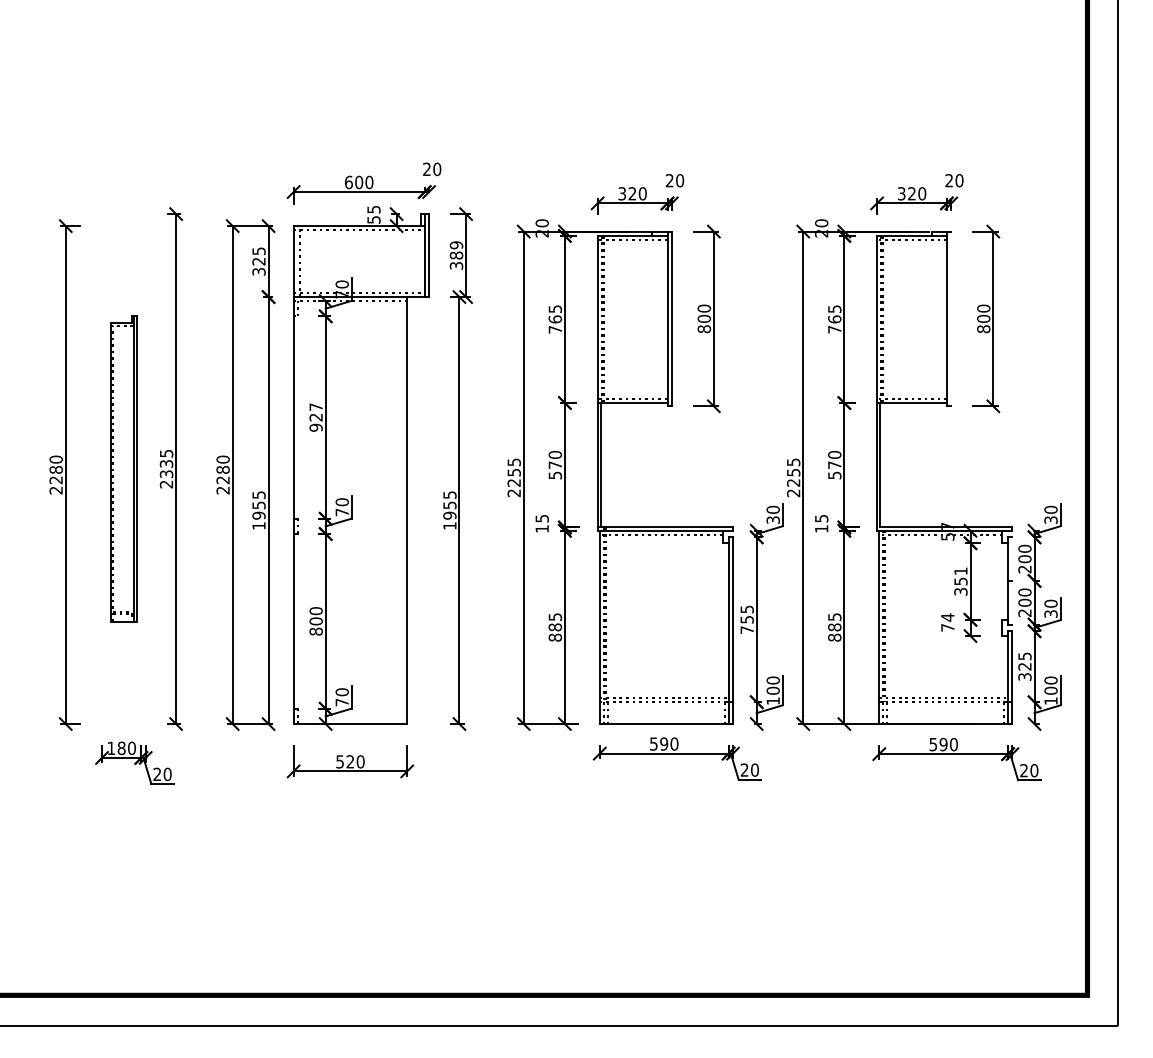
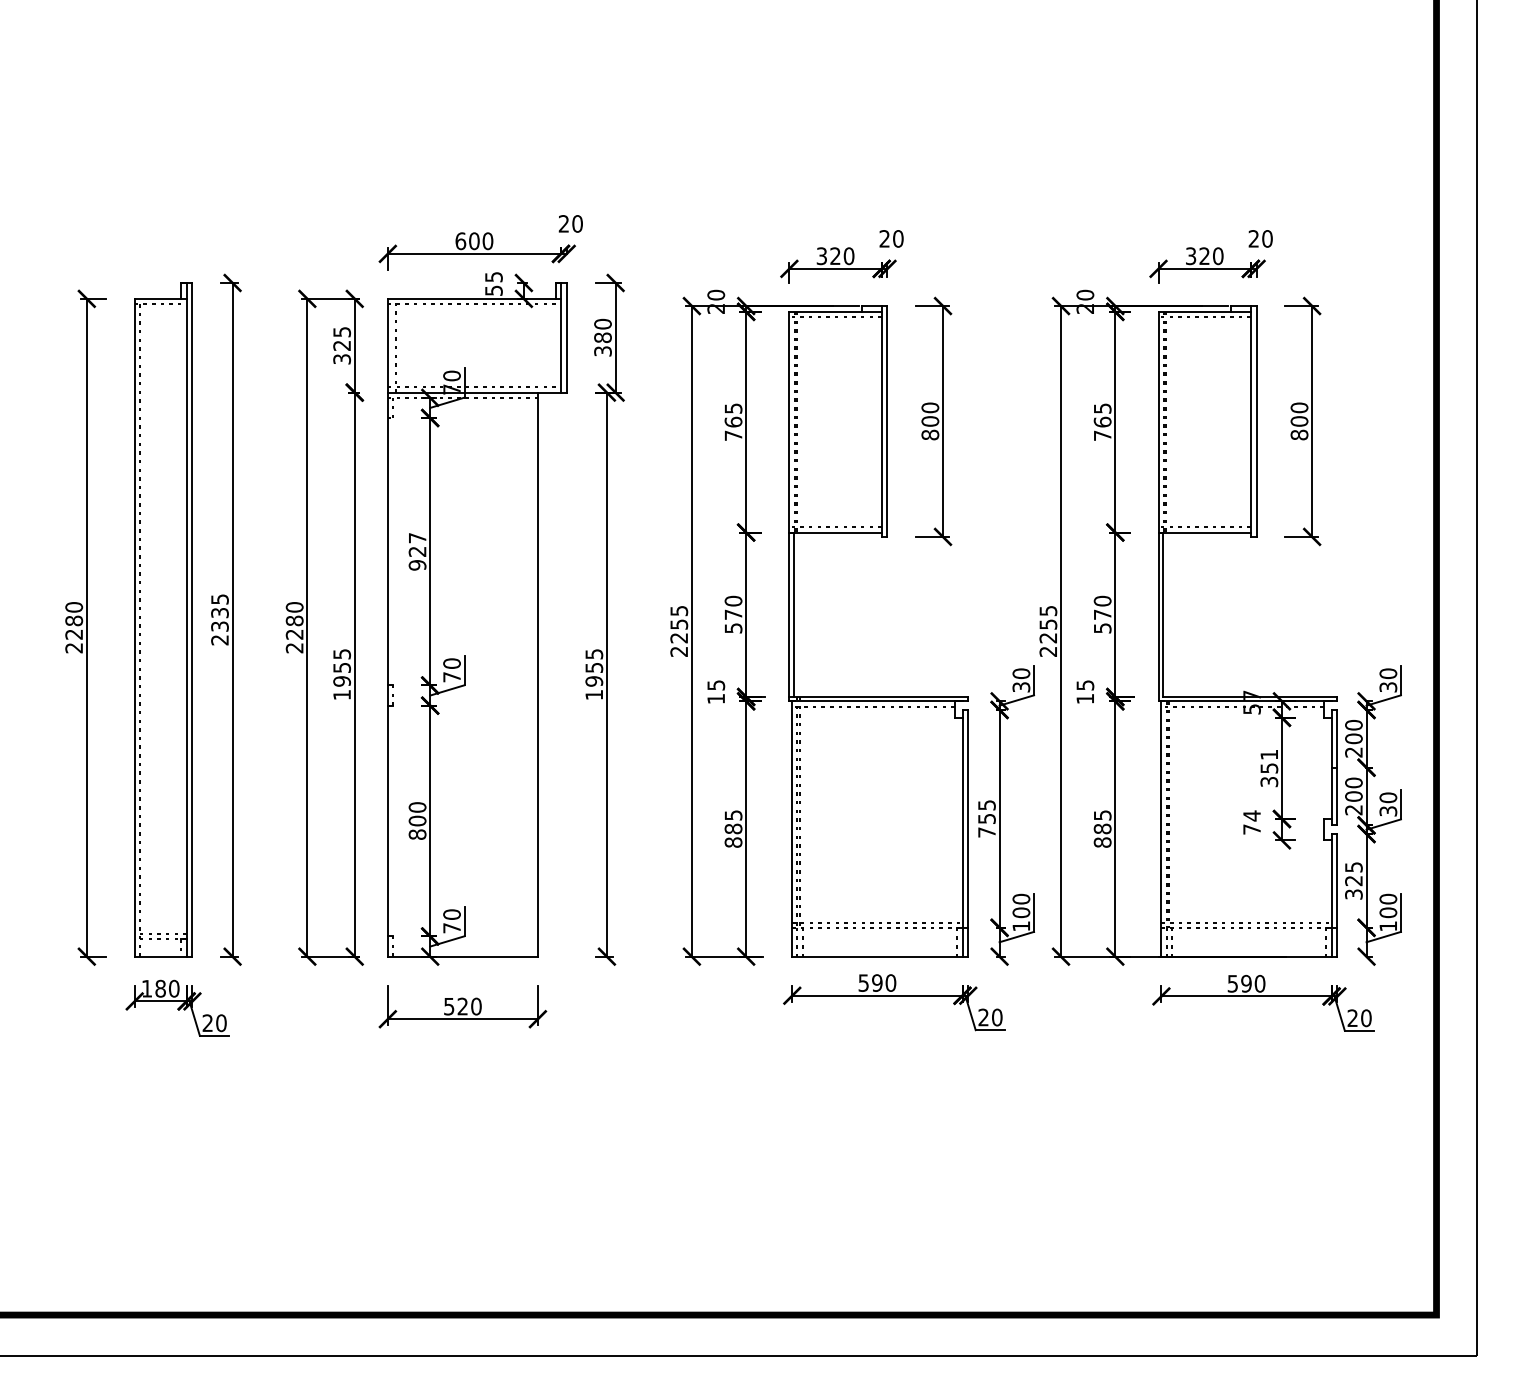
text: (456, 245) -> (602, 324), 389 -> 380
line: (951, 318) -> (1256, 420), added
part: (123, 468) -> (163, 619), size x1.67
line: (1012, 580) -> (1337, 767), added

